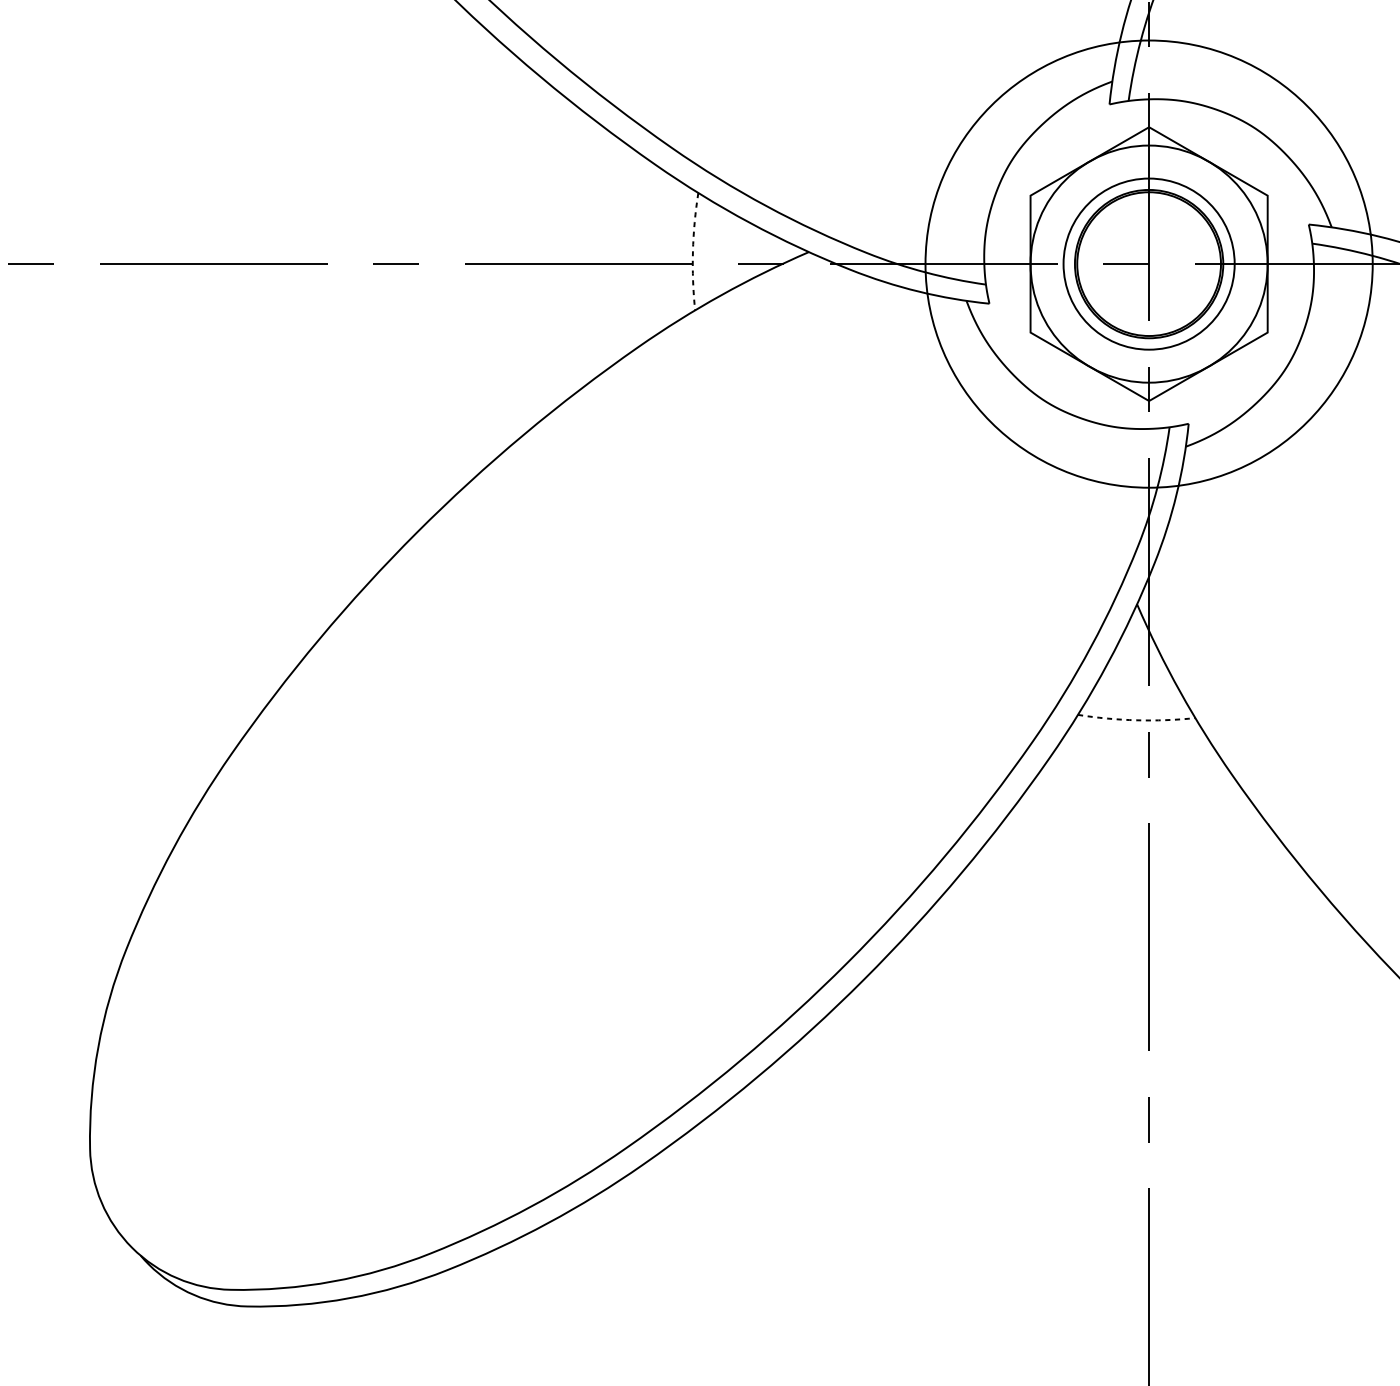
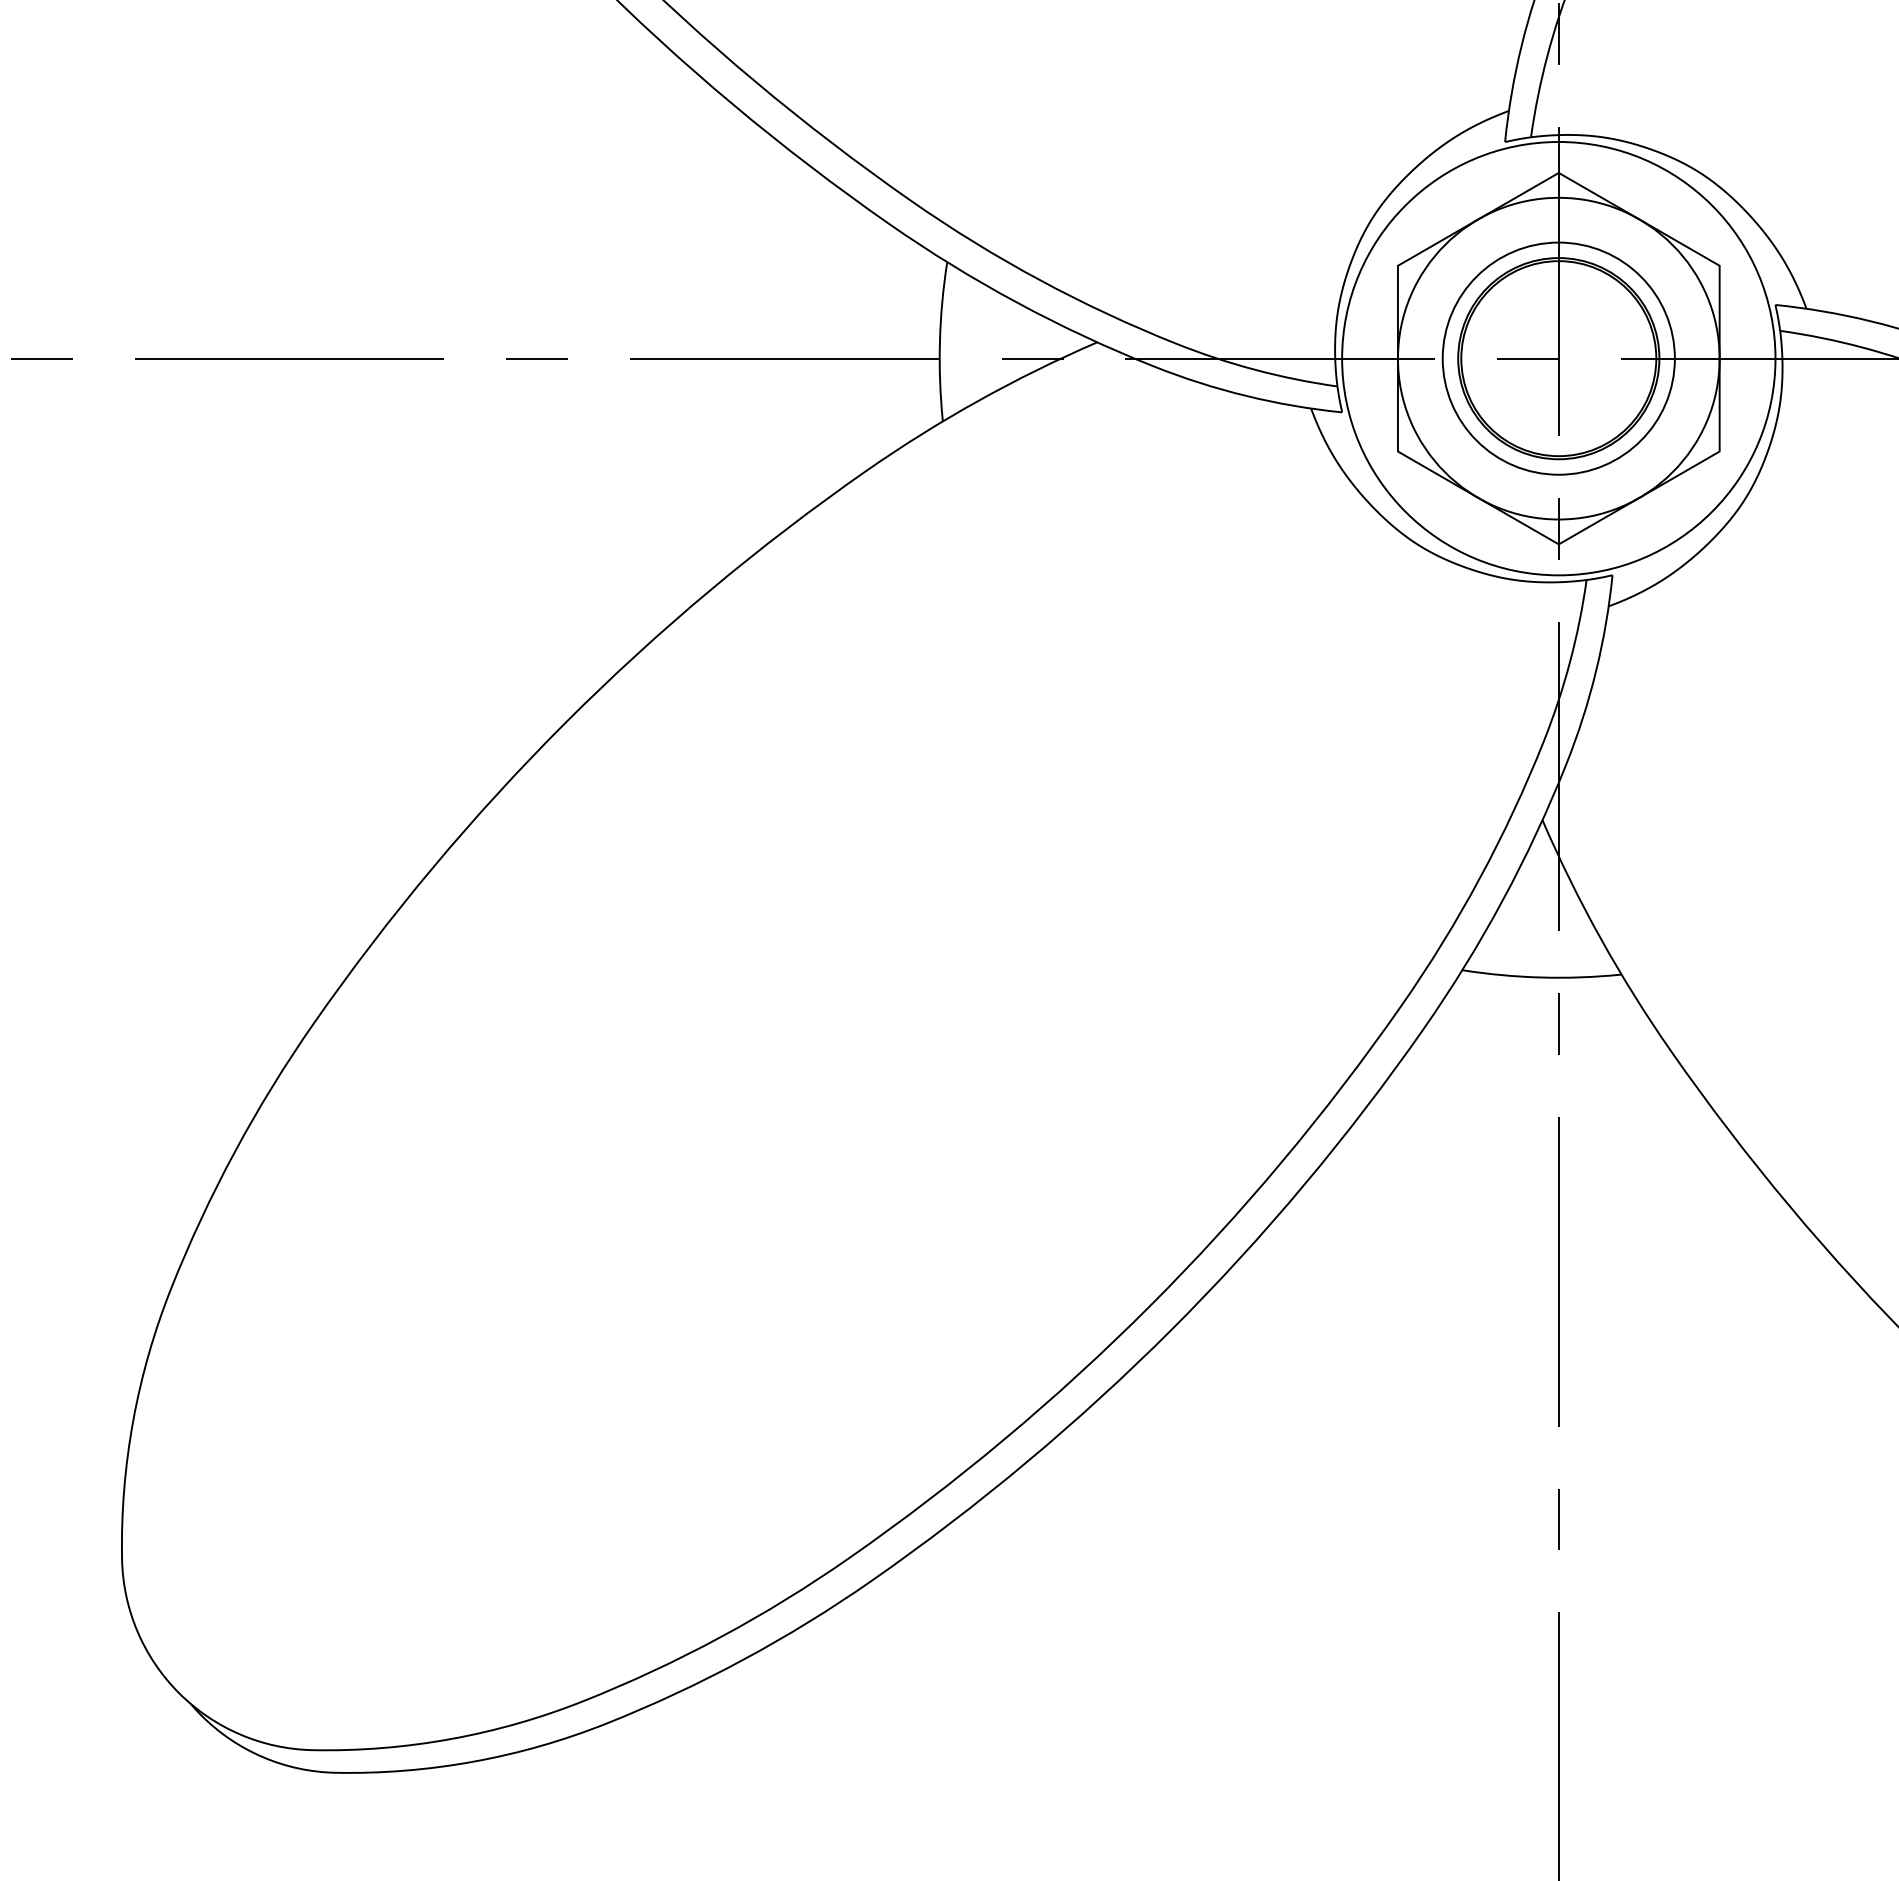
arc: (692, 251) -> (939, 341), dashed -> solid
circle: (1148, 264) -> (1558, 358), size x0.71
arc: (1136, 720) -> (1541, 977), dashed -> solid

